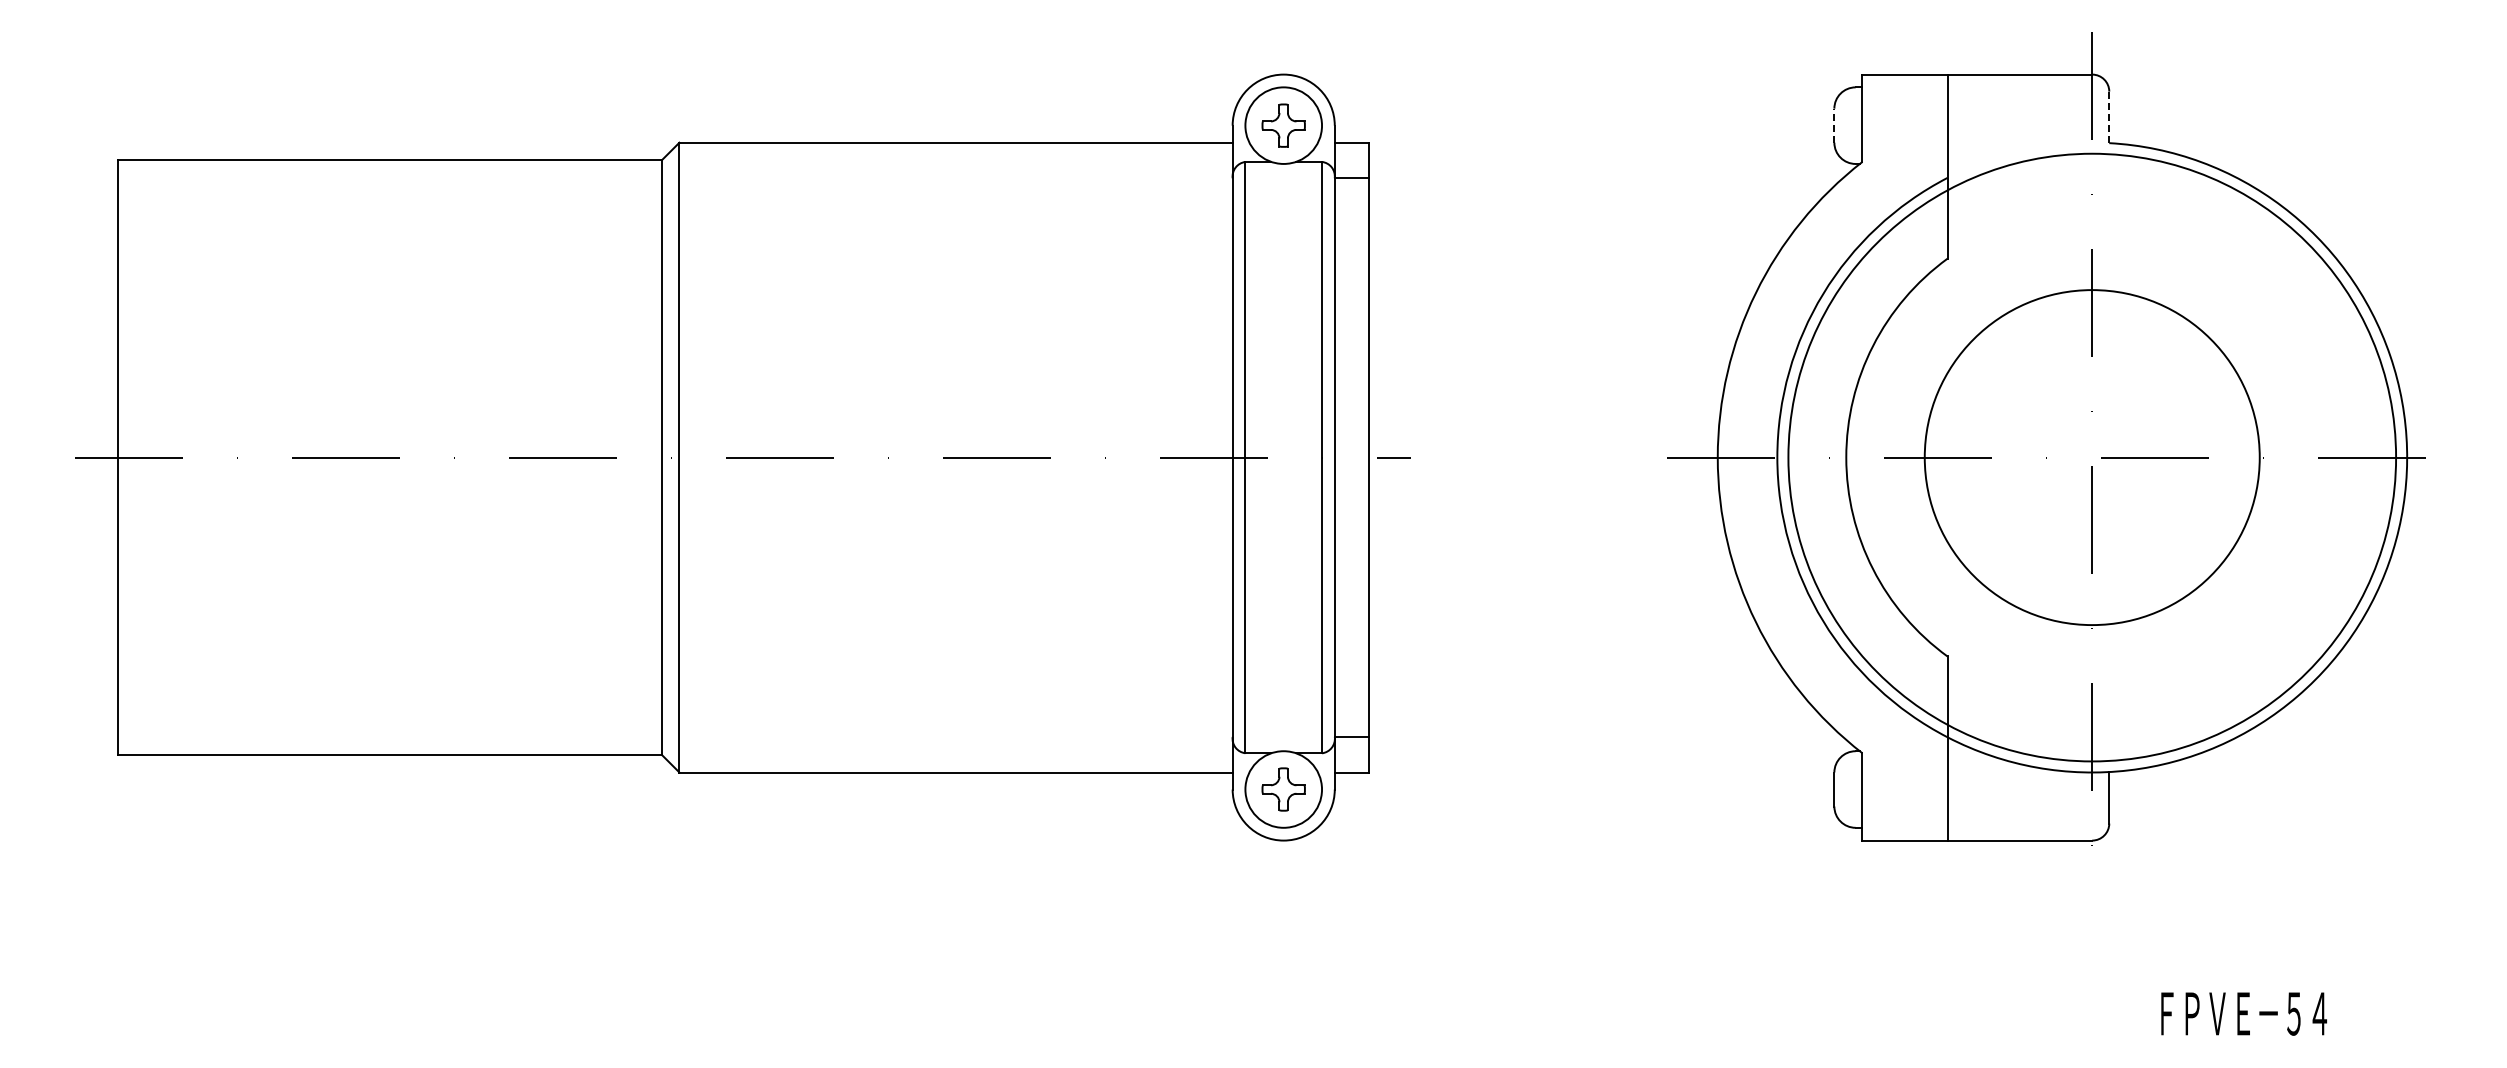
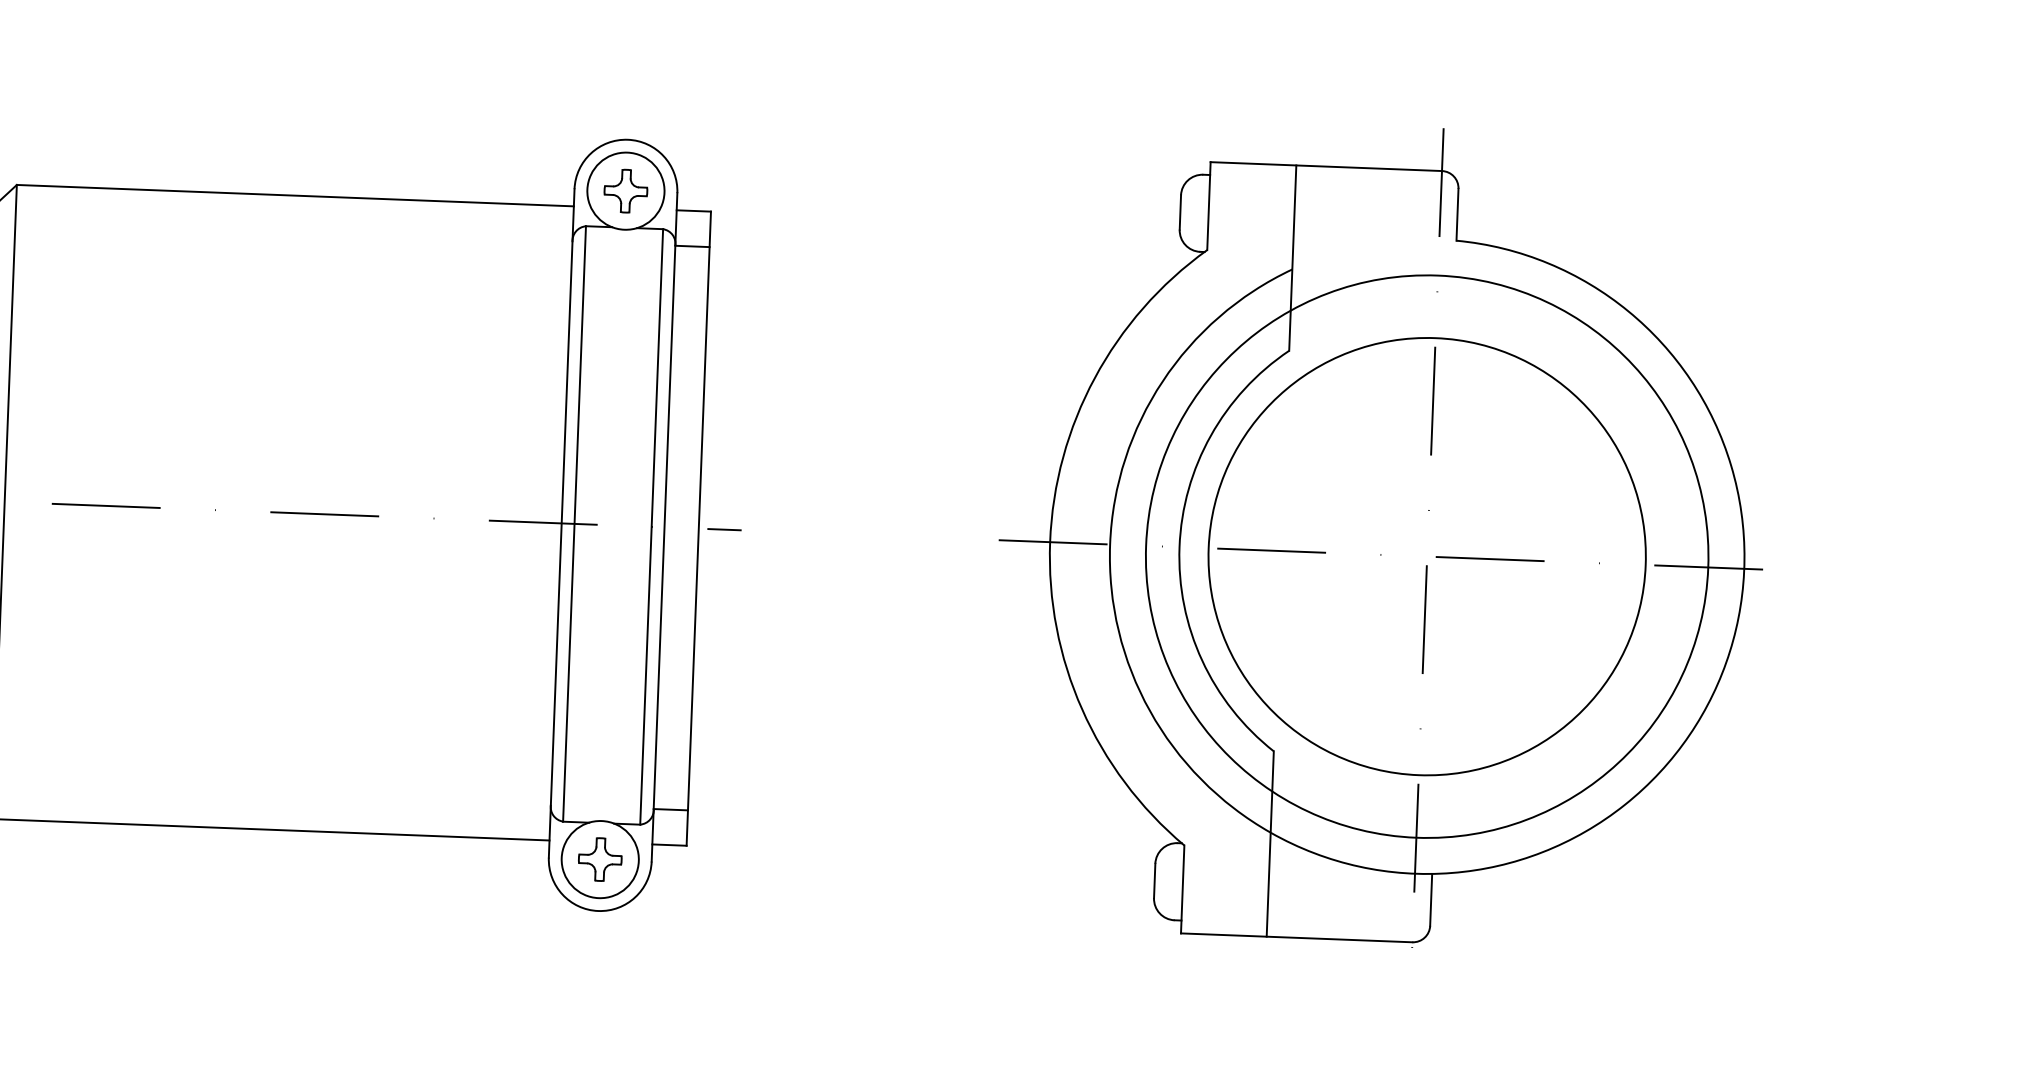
line: (2109, 117) -> (1457, 214), dashed -> solid
line: (1834, 125) -> (1180, 212), dashed -> solid
circle: (2092, 457) -> (1427, 556), size x0.71
circle: (2092, 457) -> (1427, 556), size x1.67

